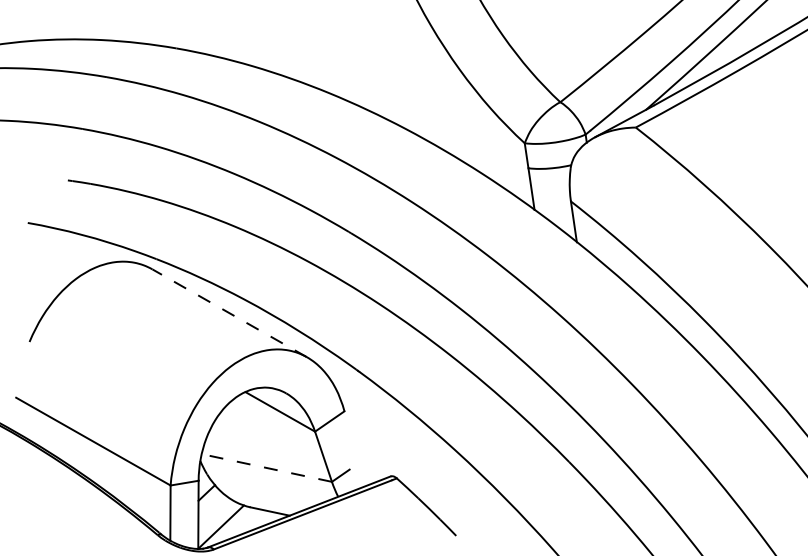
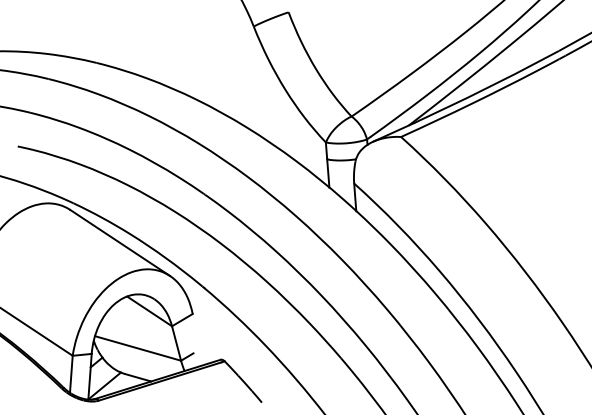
line: (230, 314) -> (120, 243), dashed -> solid
line: (267, 468) -> (138, 348), dashed -> solid

